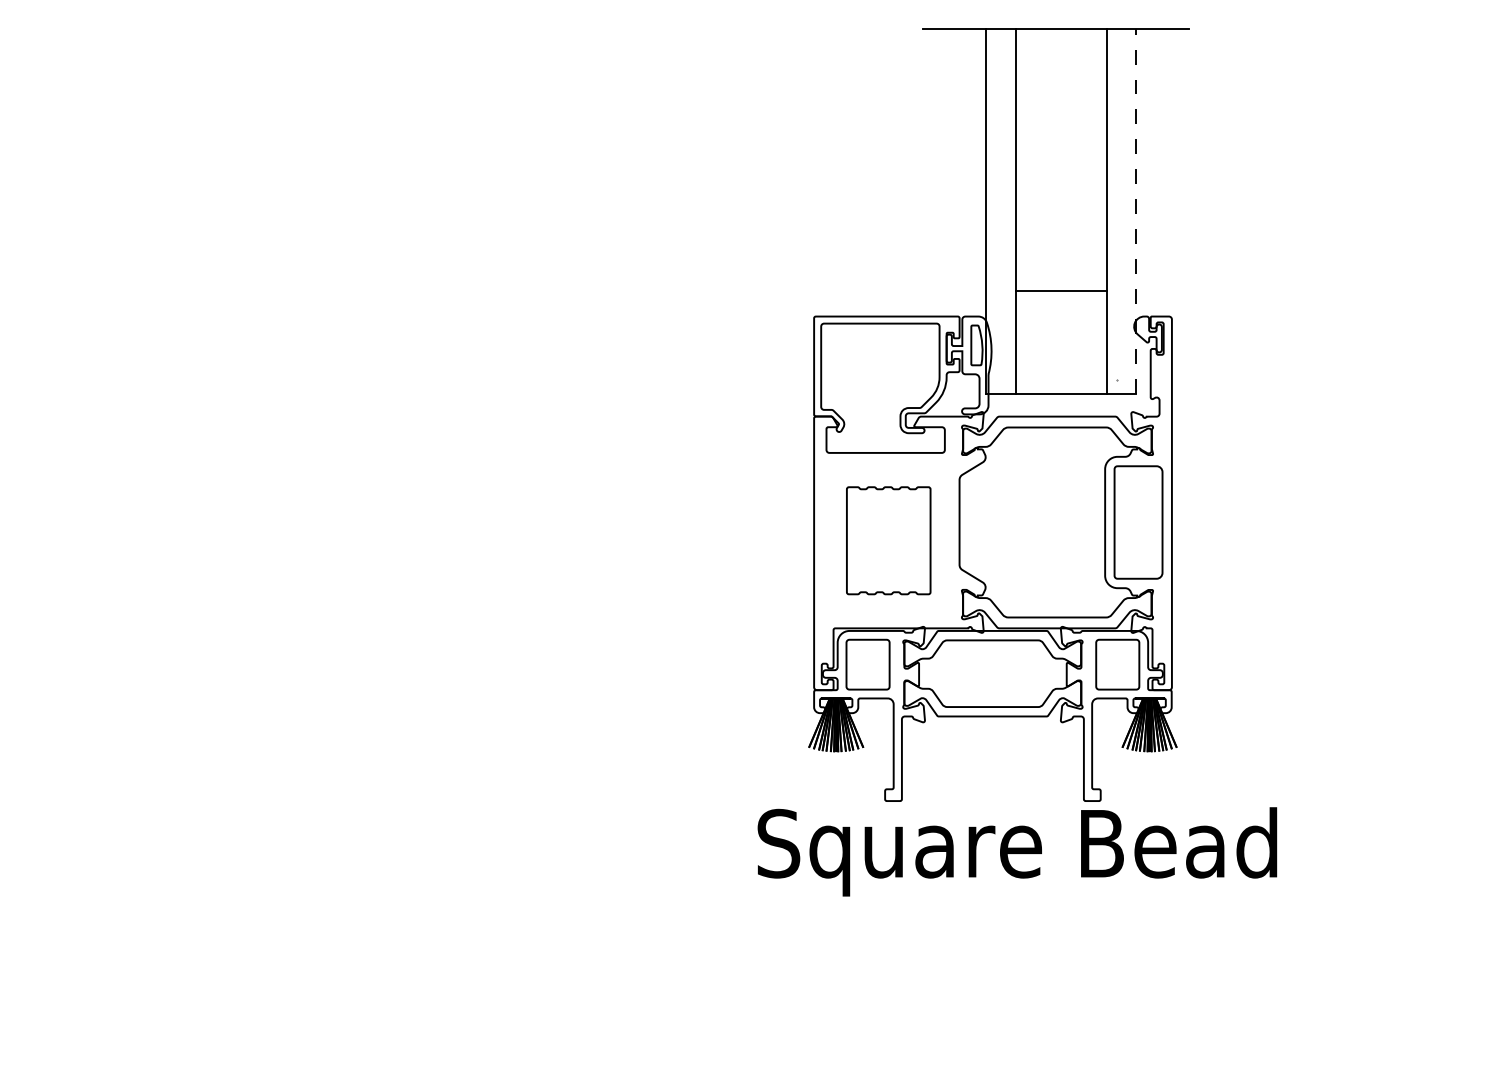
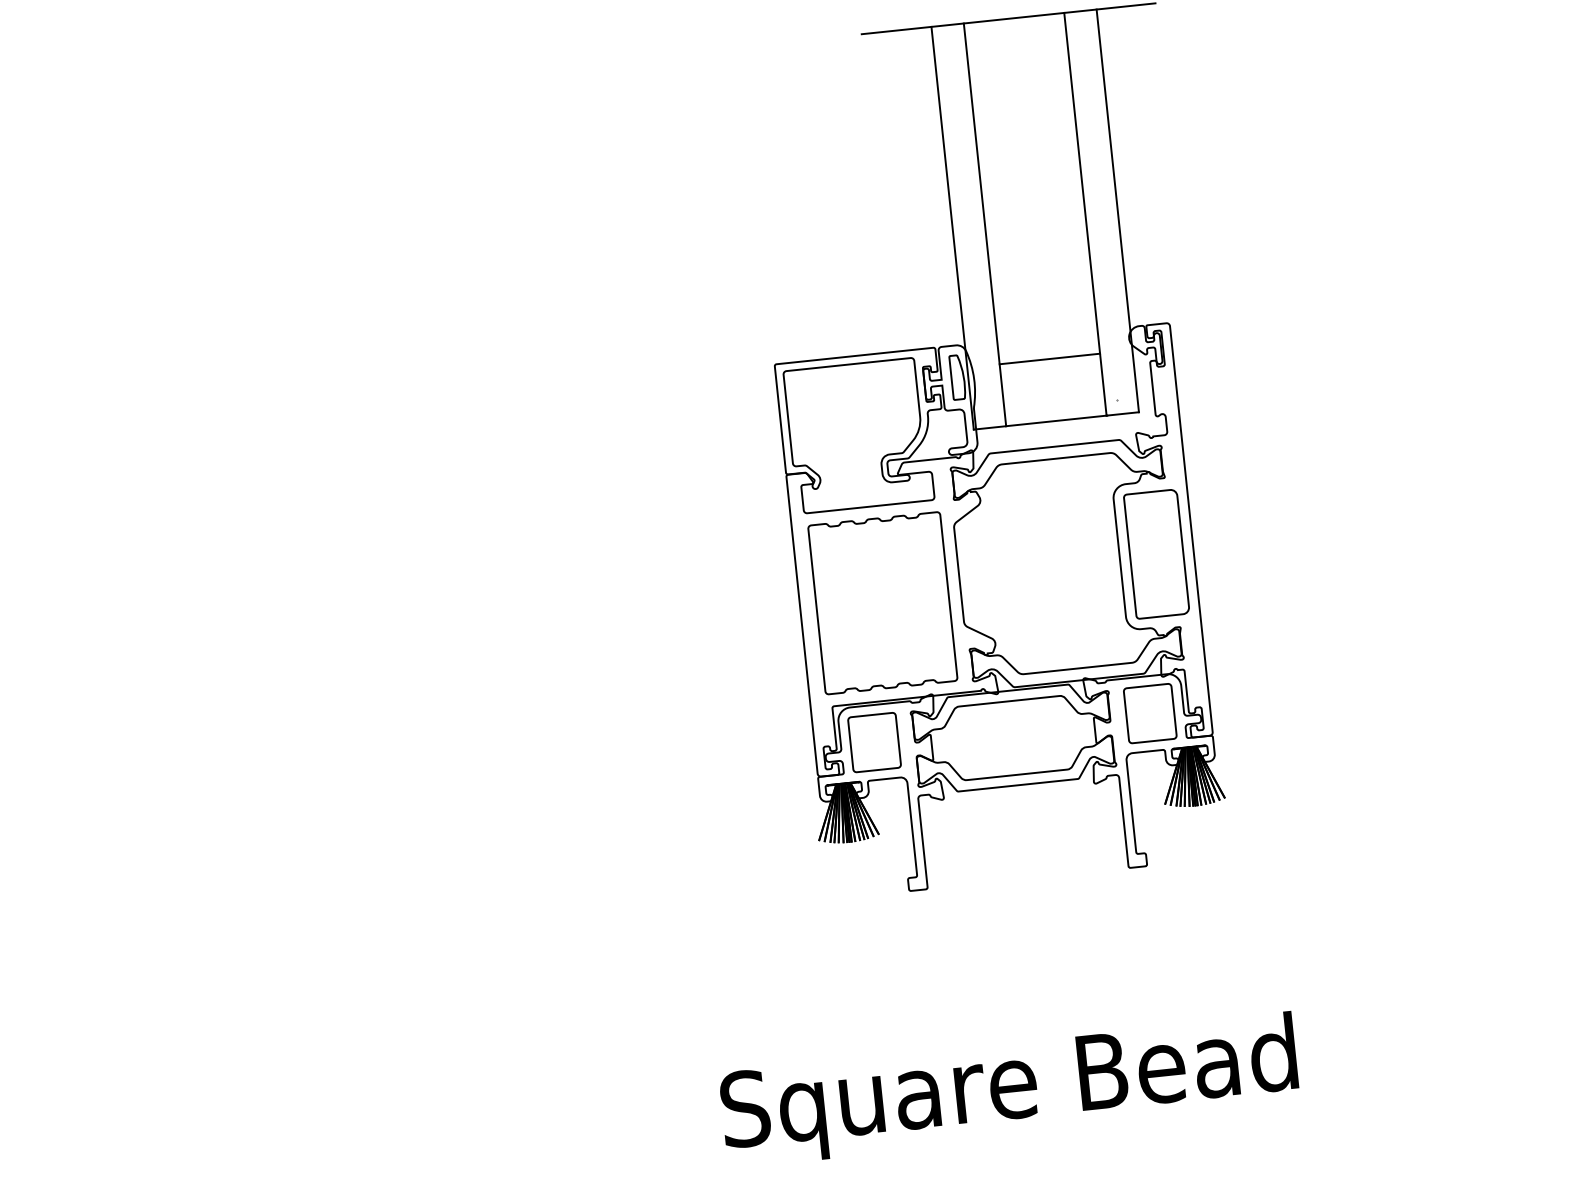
line: (1136, 210) -> (1118, 209), dashed -> solid
line: (1060, 290) -> (1049, 359), moved
part: (888, 540) -> (882, 603), size x1.43
text: (1017, 851) -> (1009, 1089), moved

